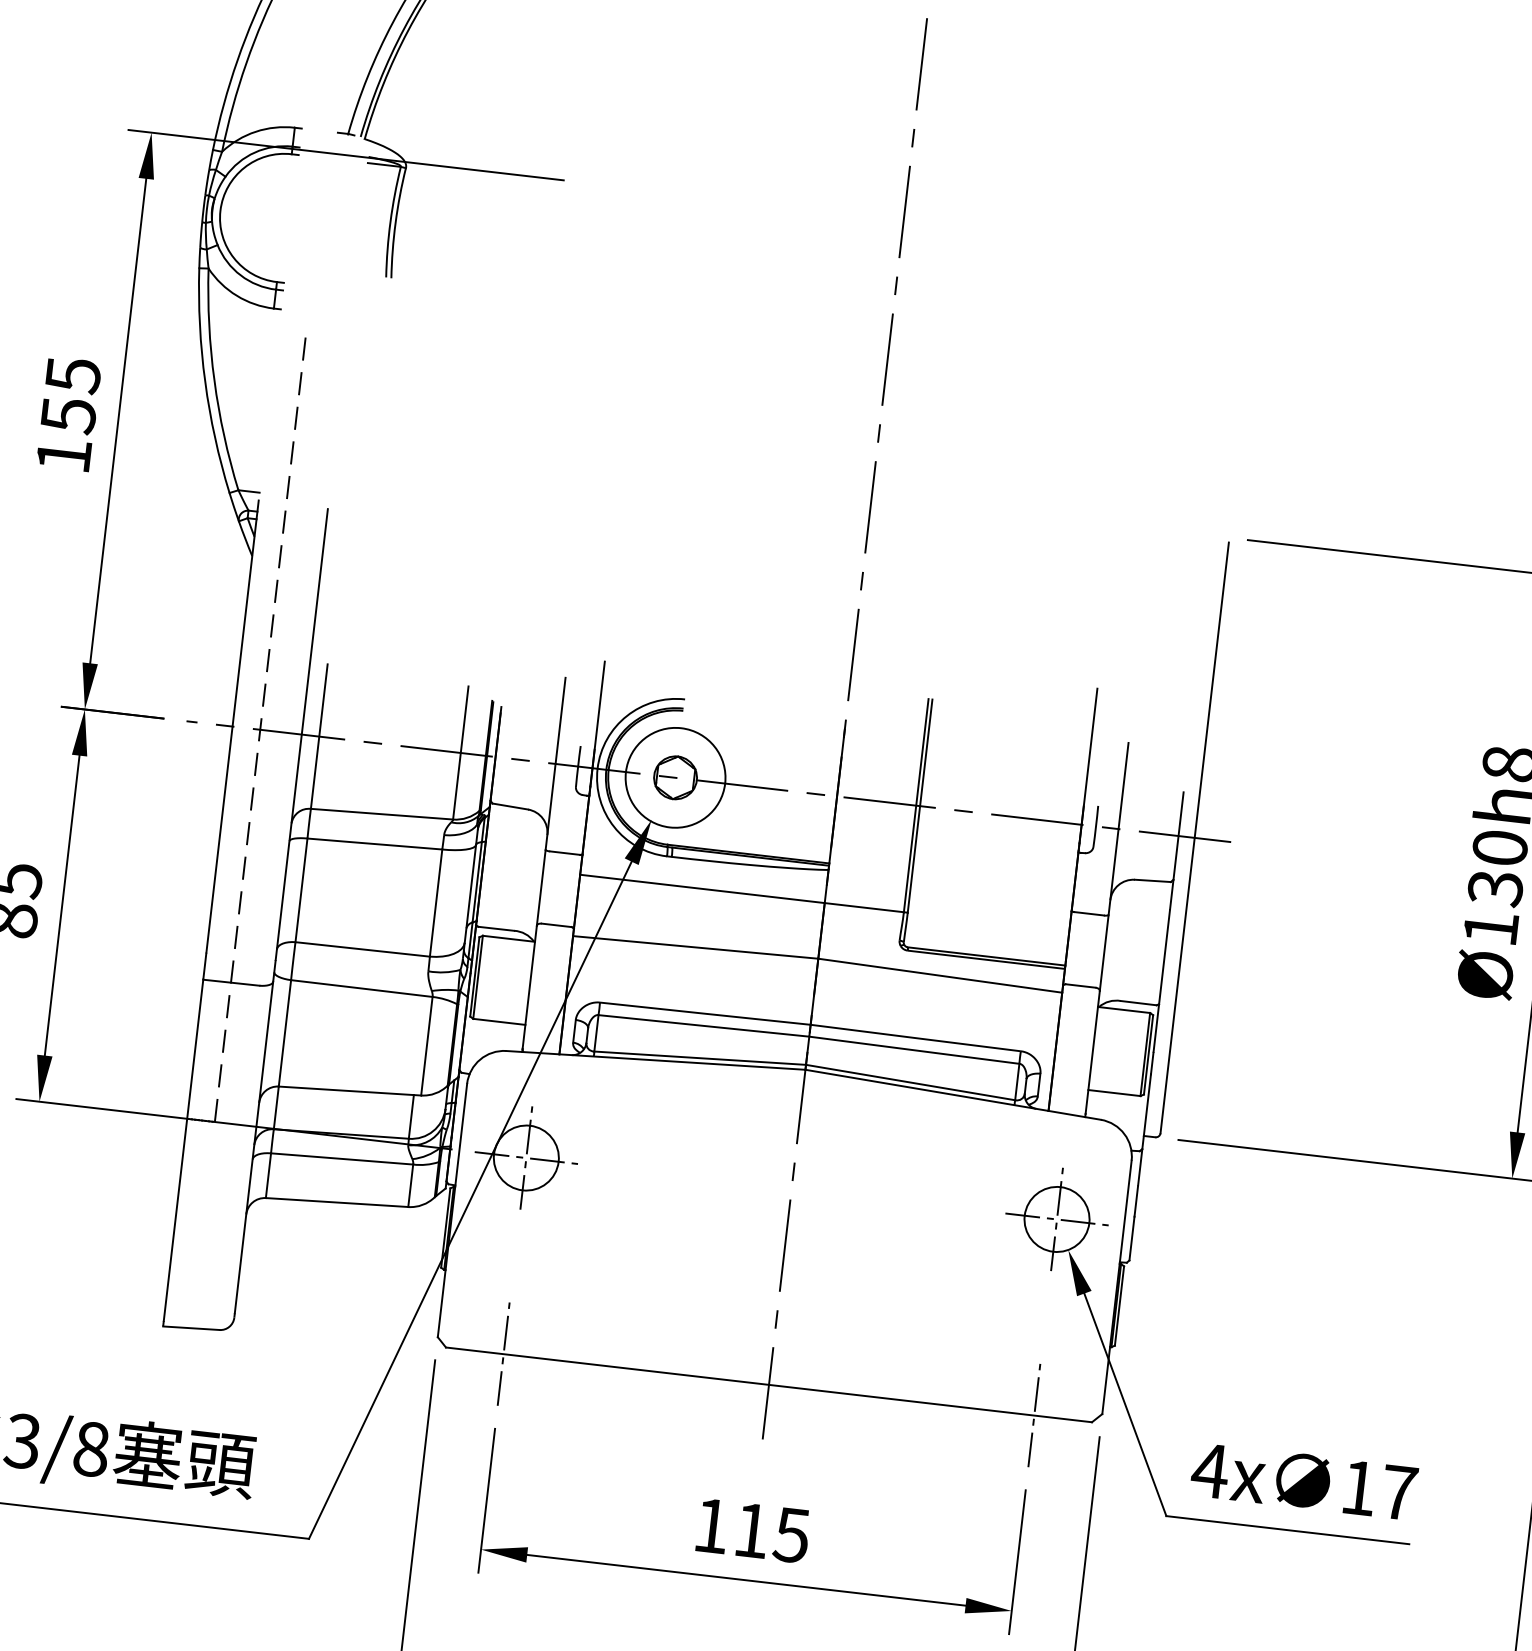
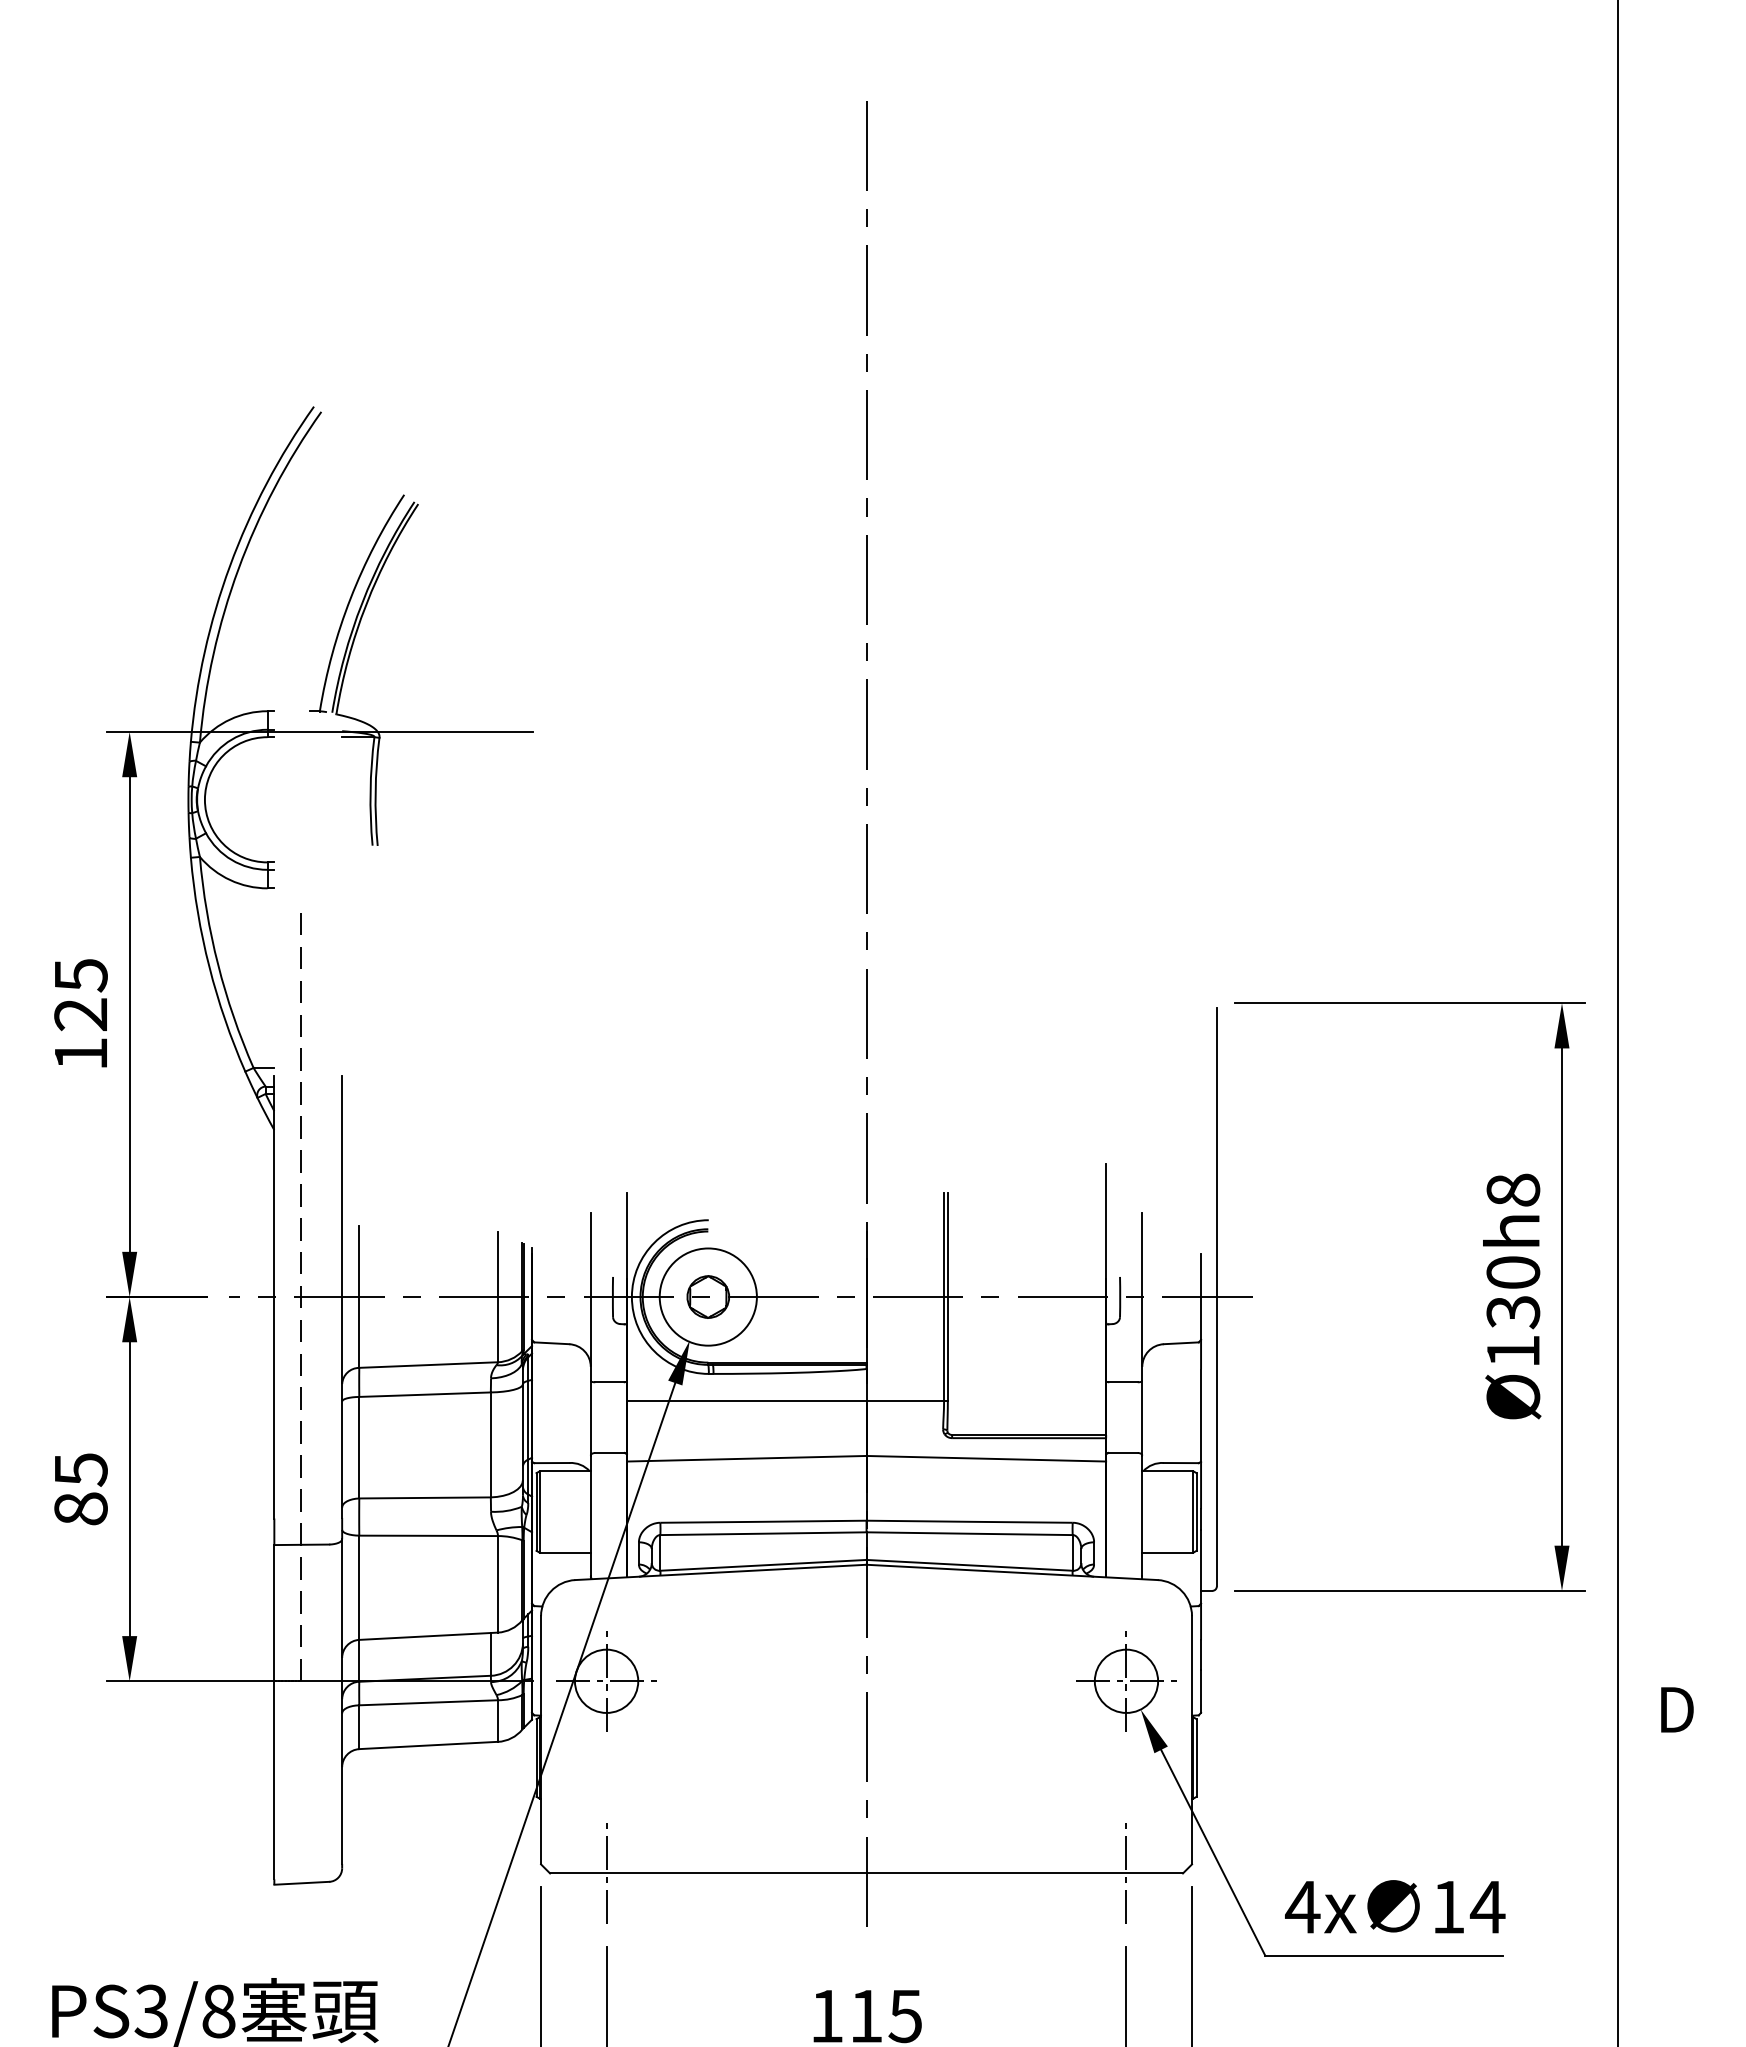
text: (68, 415) -> (80, 1014), 155 -> 125
text: (1398, 1492) -> (1487, 1907), 17 -> 14

